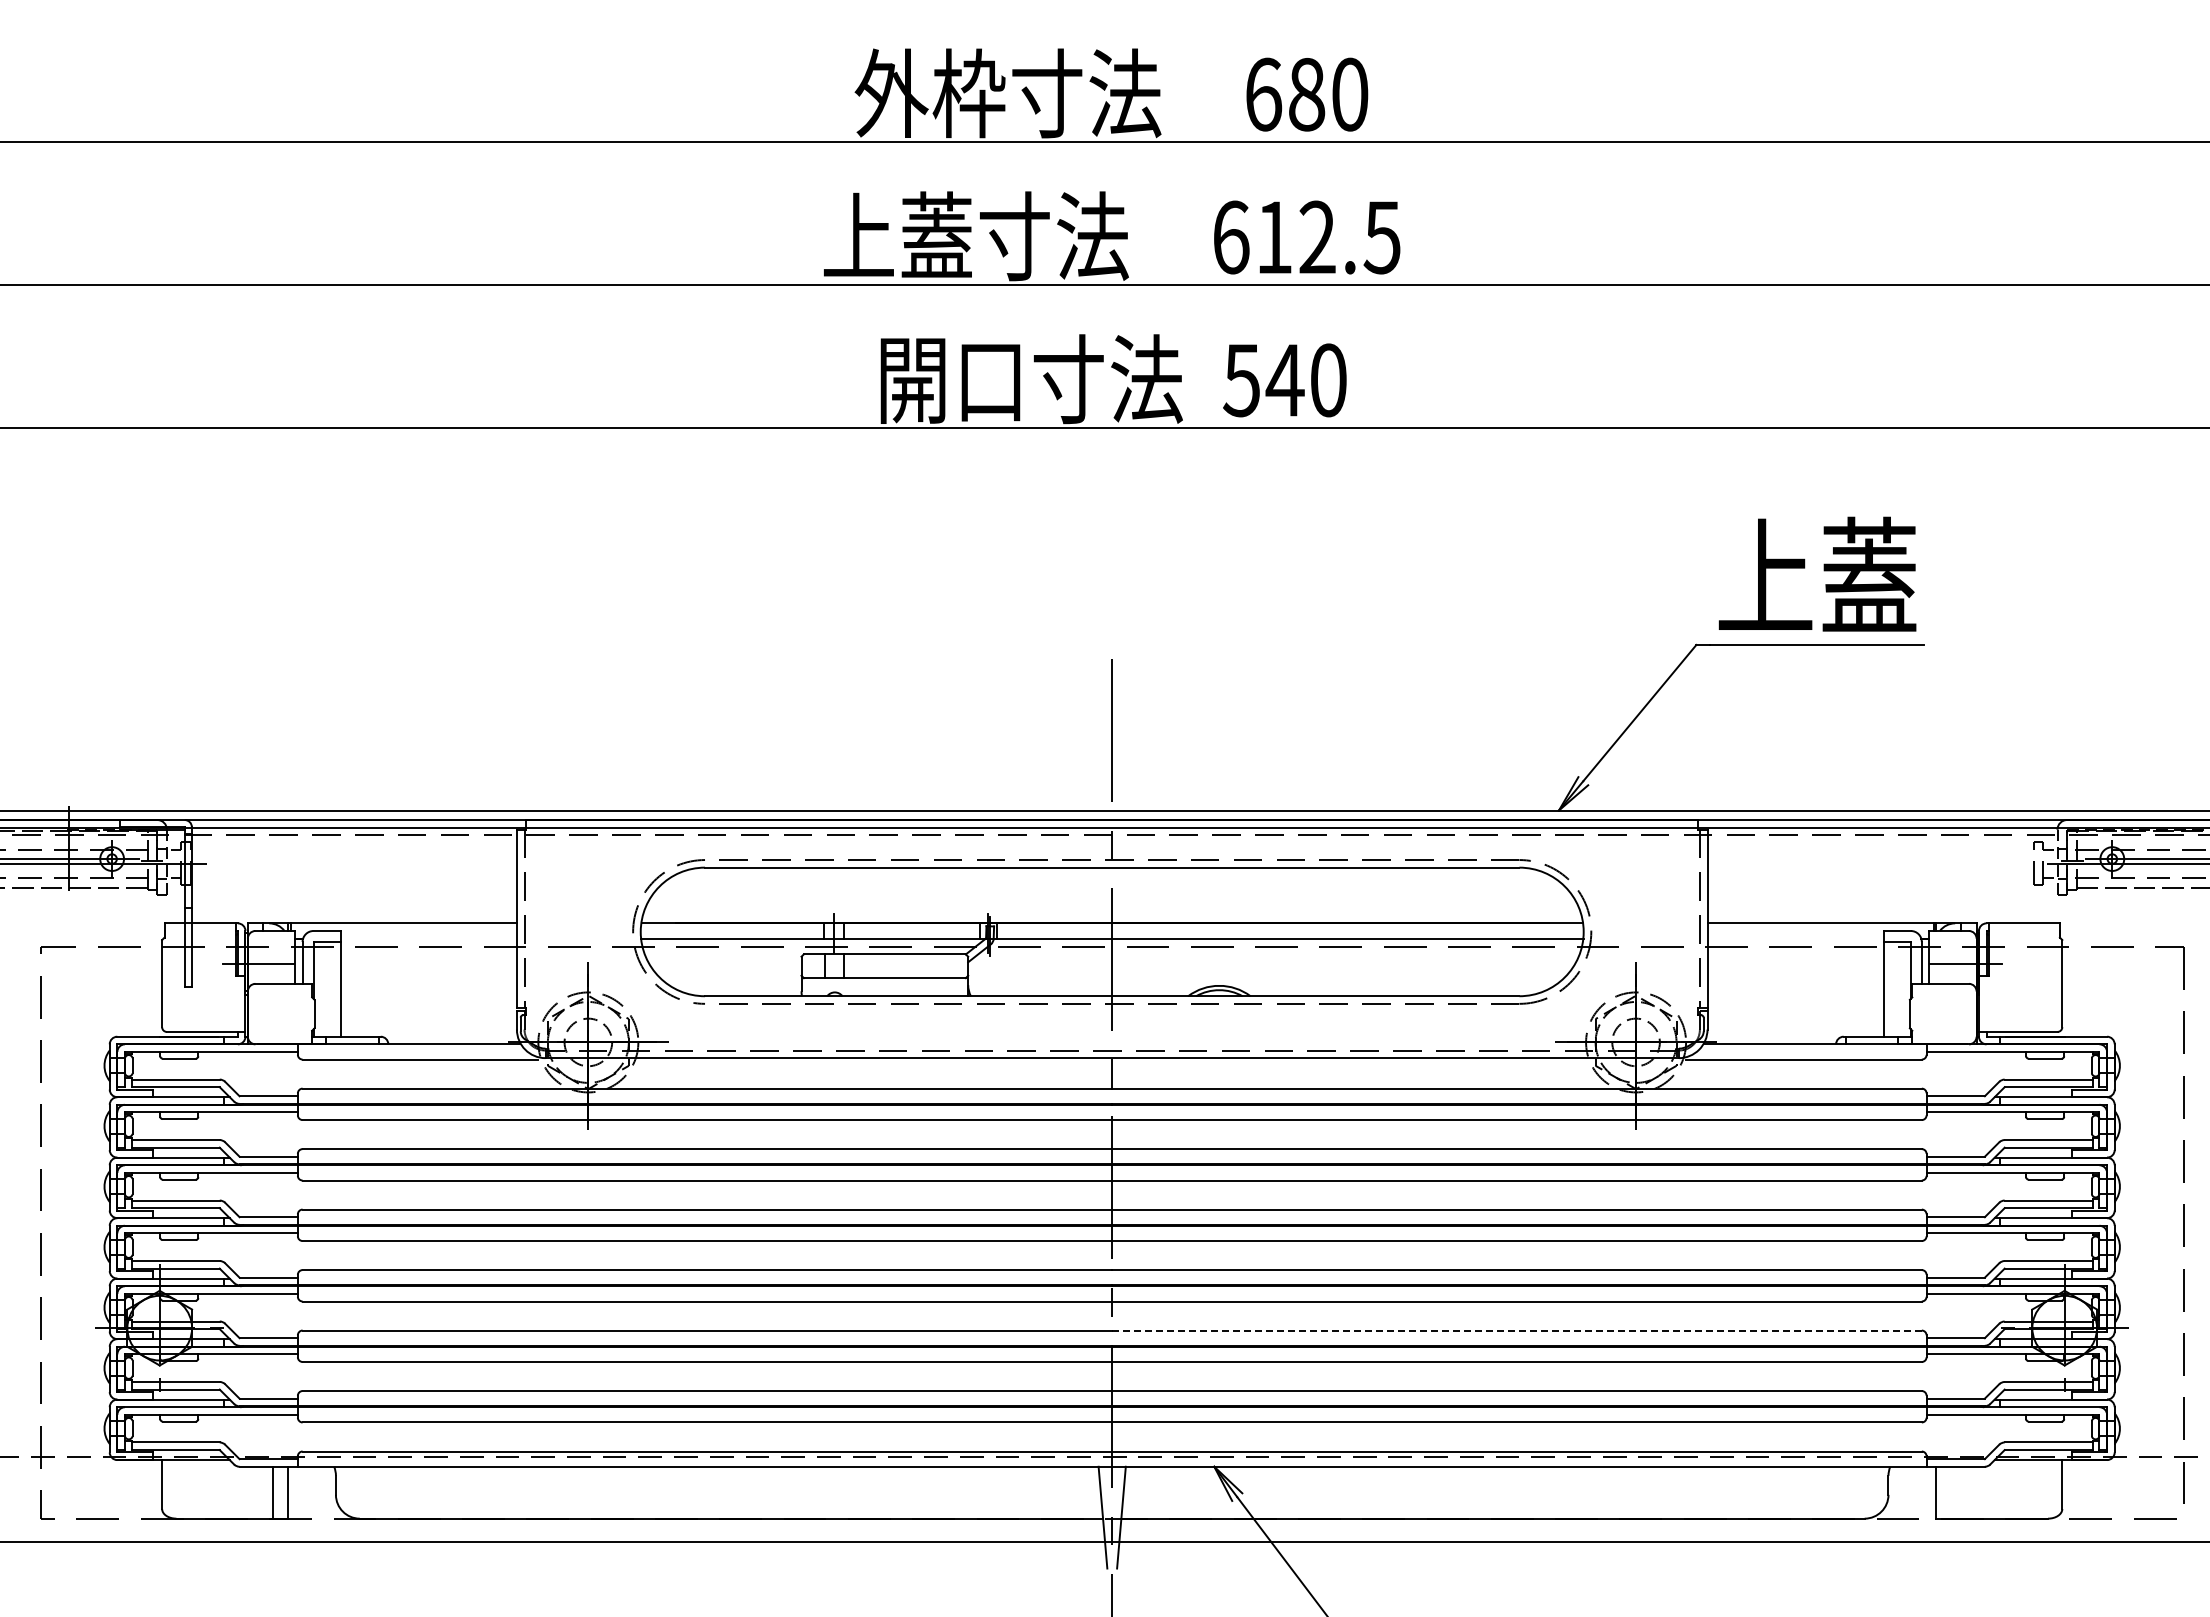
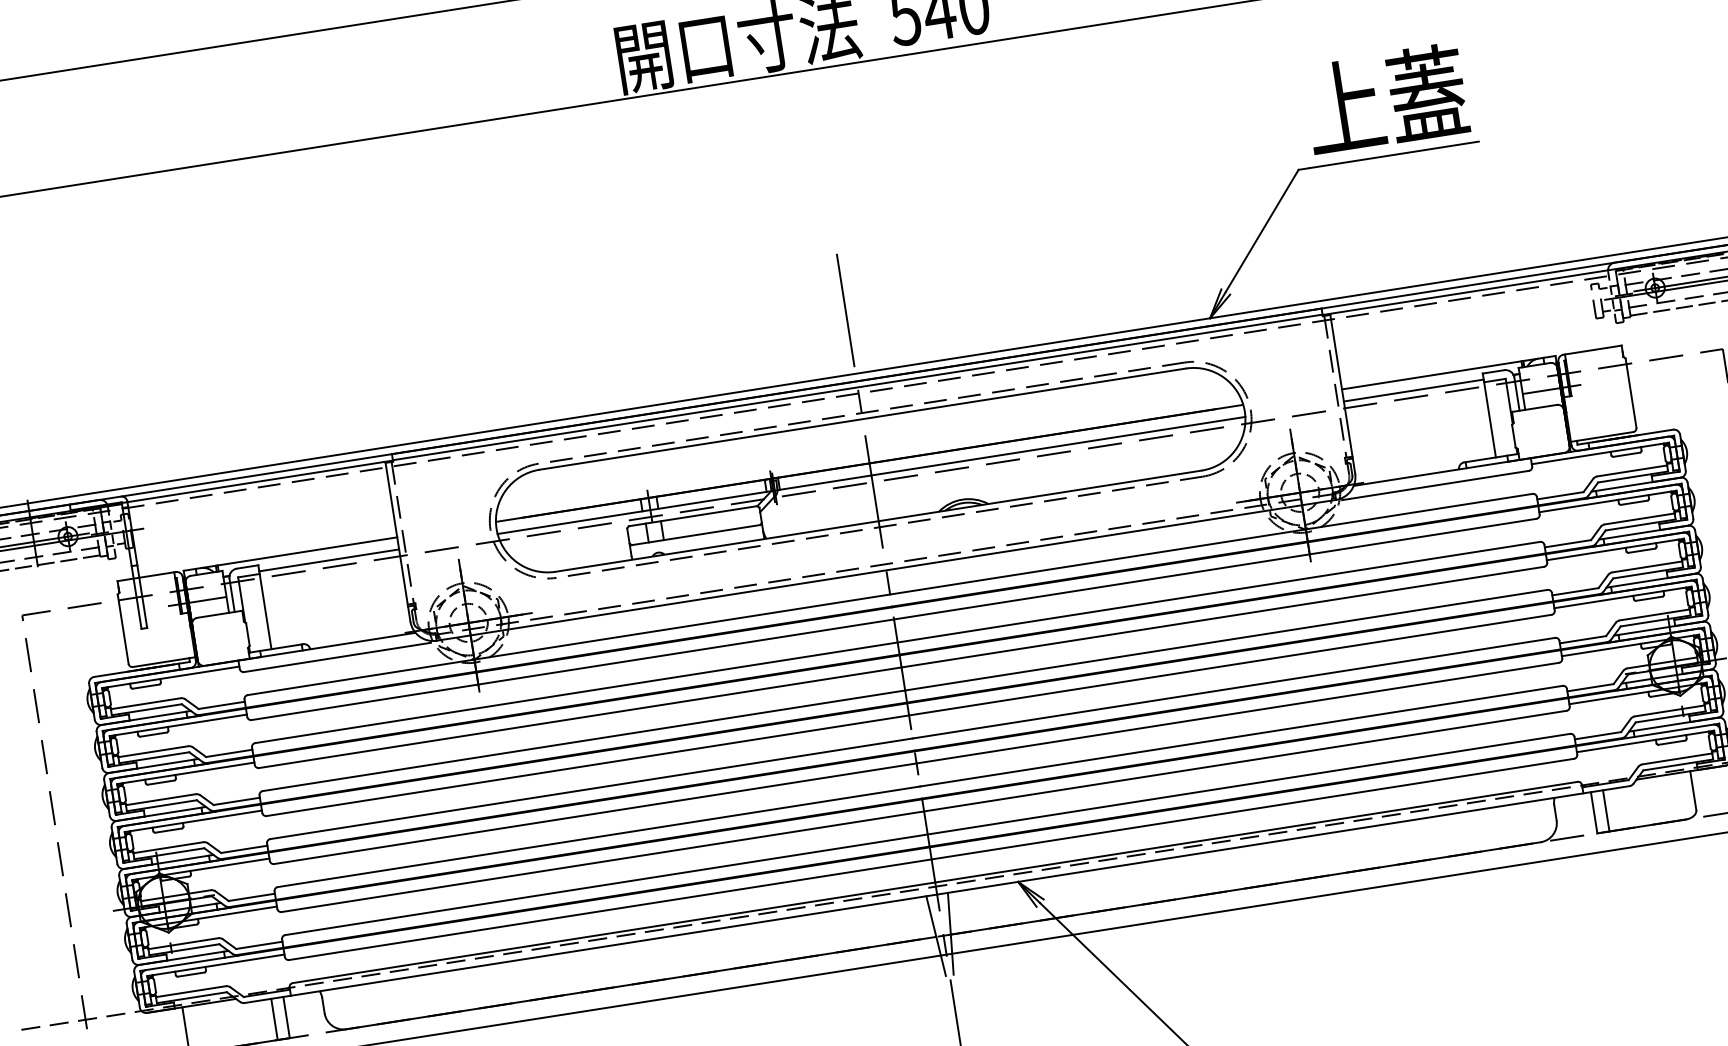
line: (428, 938) -> (328, 560), added
line: (1795, 938) -> (1413, 390), added
line: (1517, 1330) -> (1241, 736), dashed -> solid
line: (1951, 1492) -> (1606, 810), added

